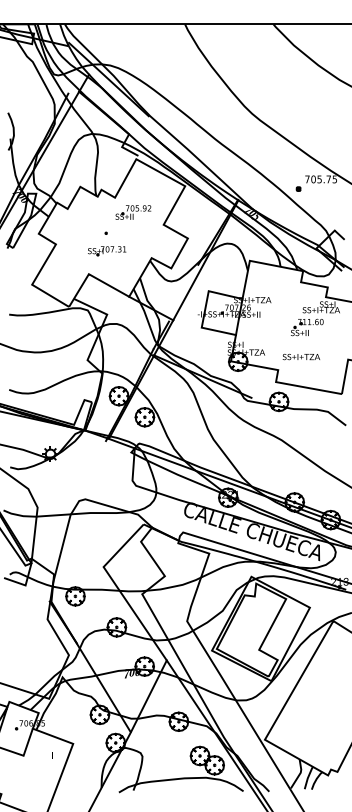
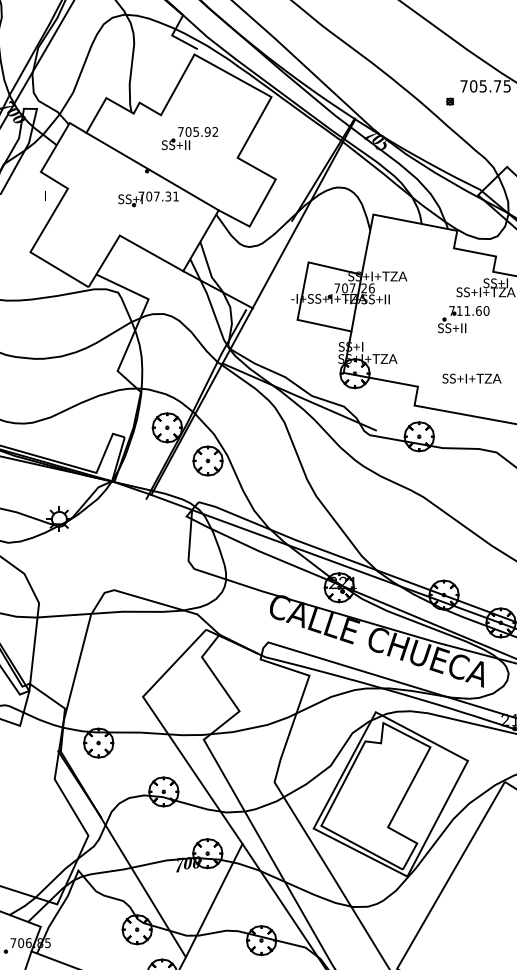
line: (109, 233) -> (152, 171), added
text: (301, 357) -> (471, 379), moved

